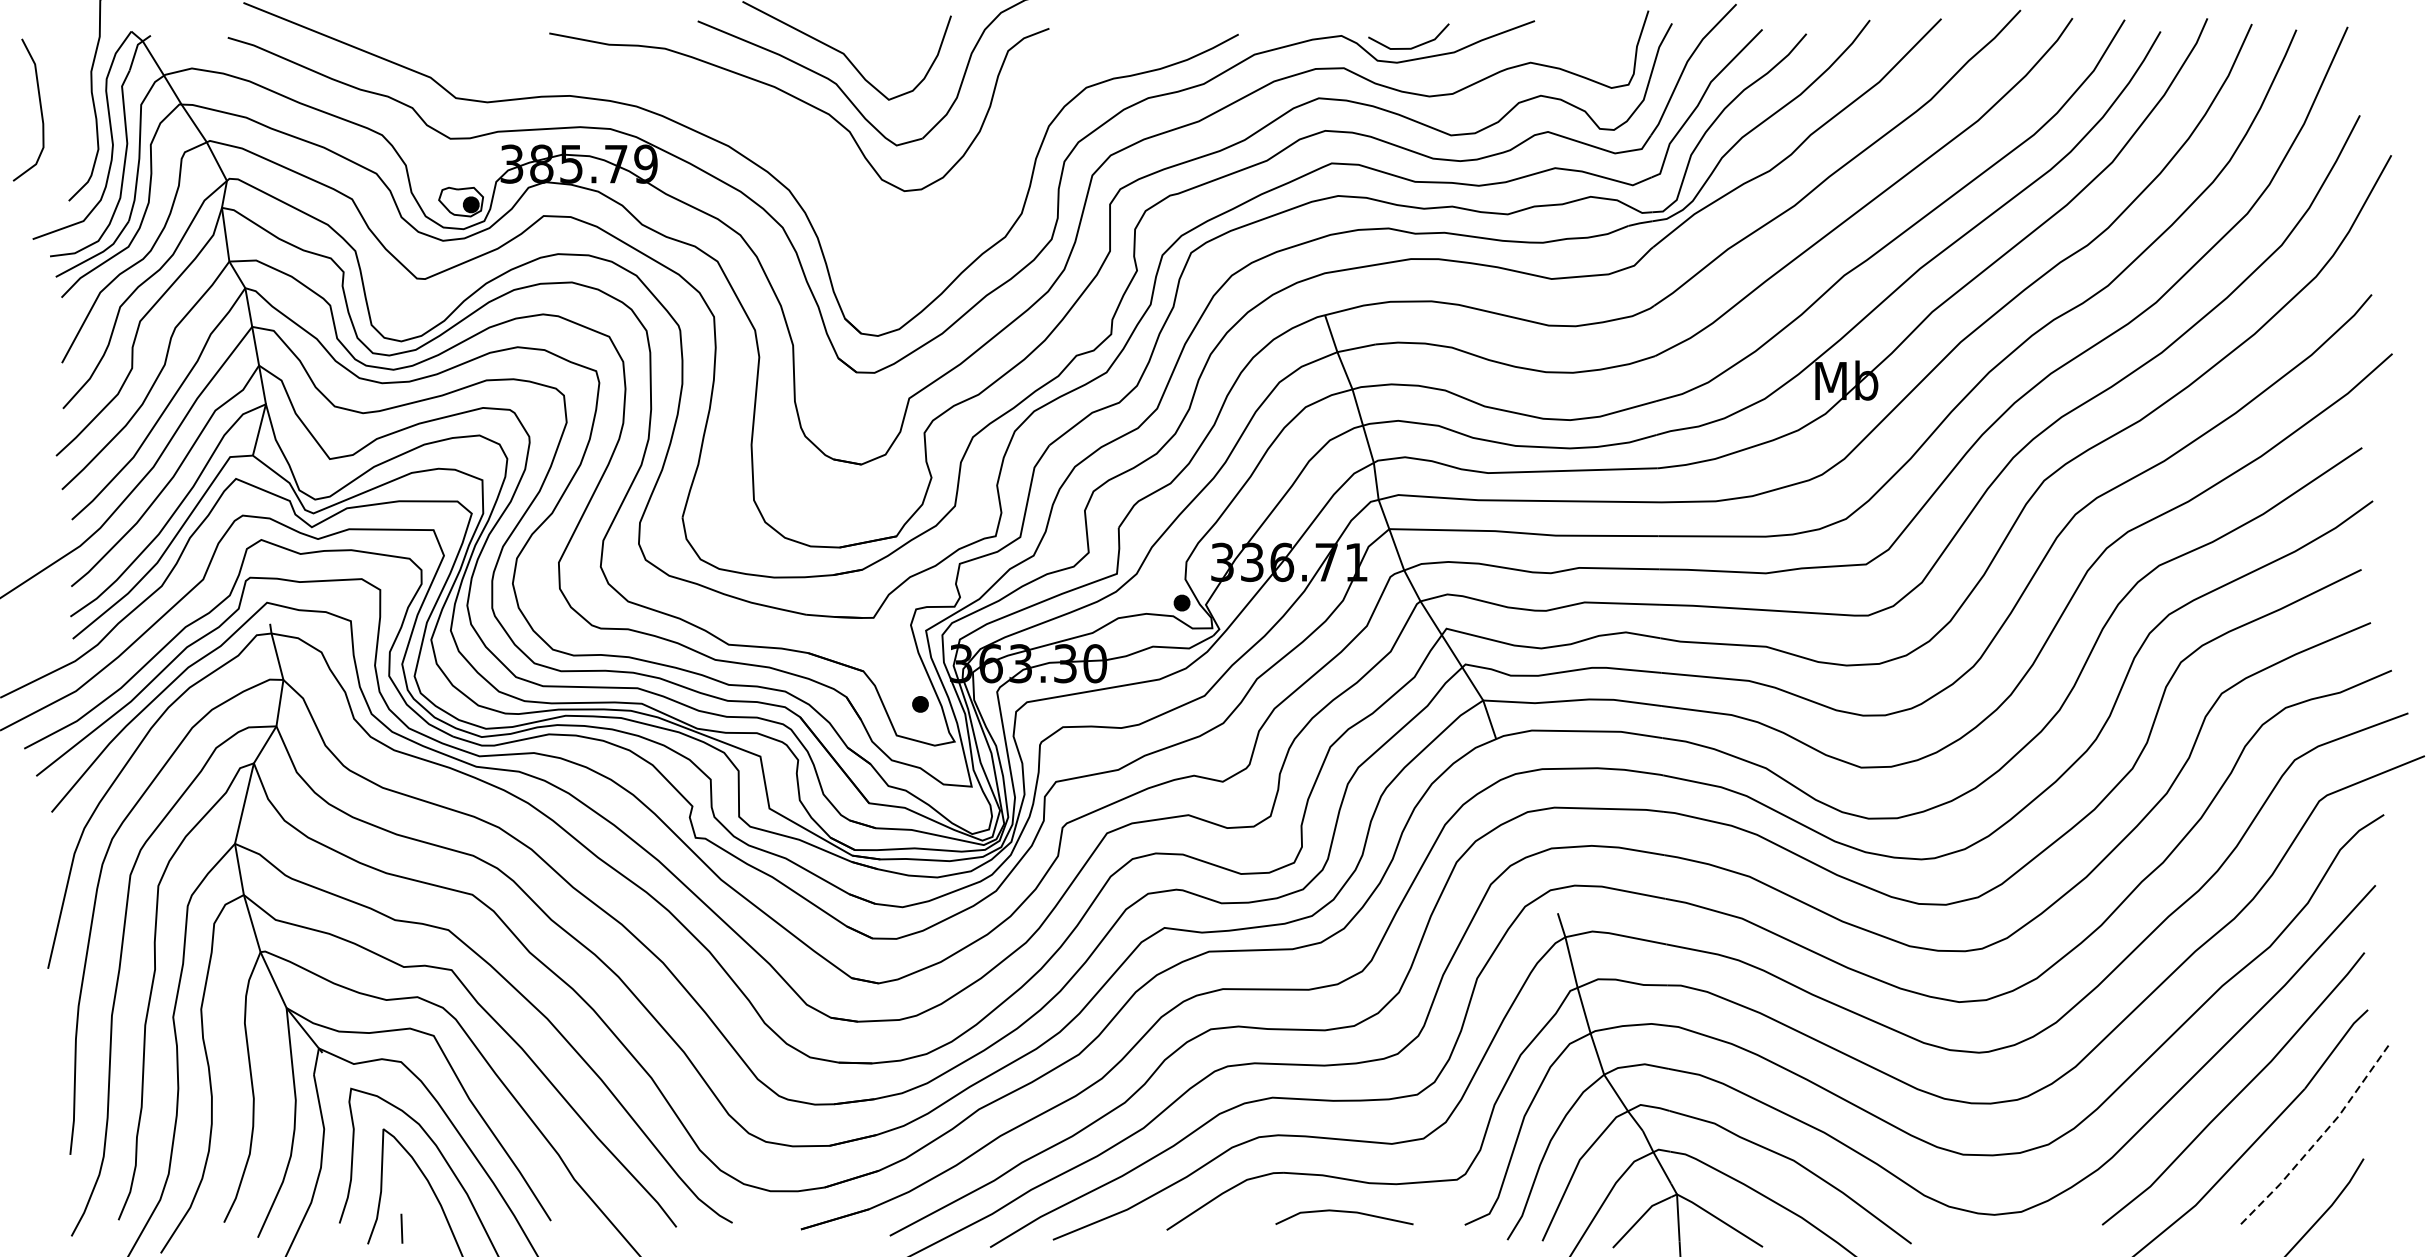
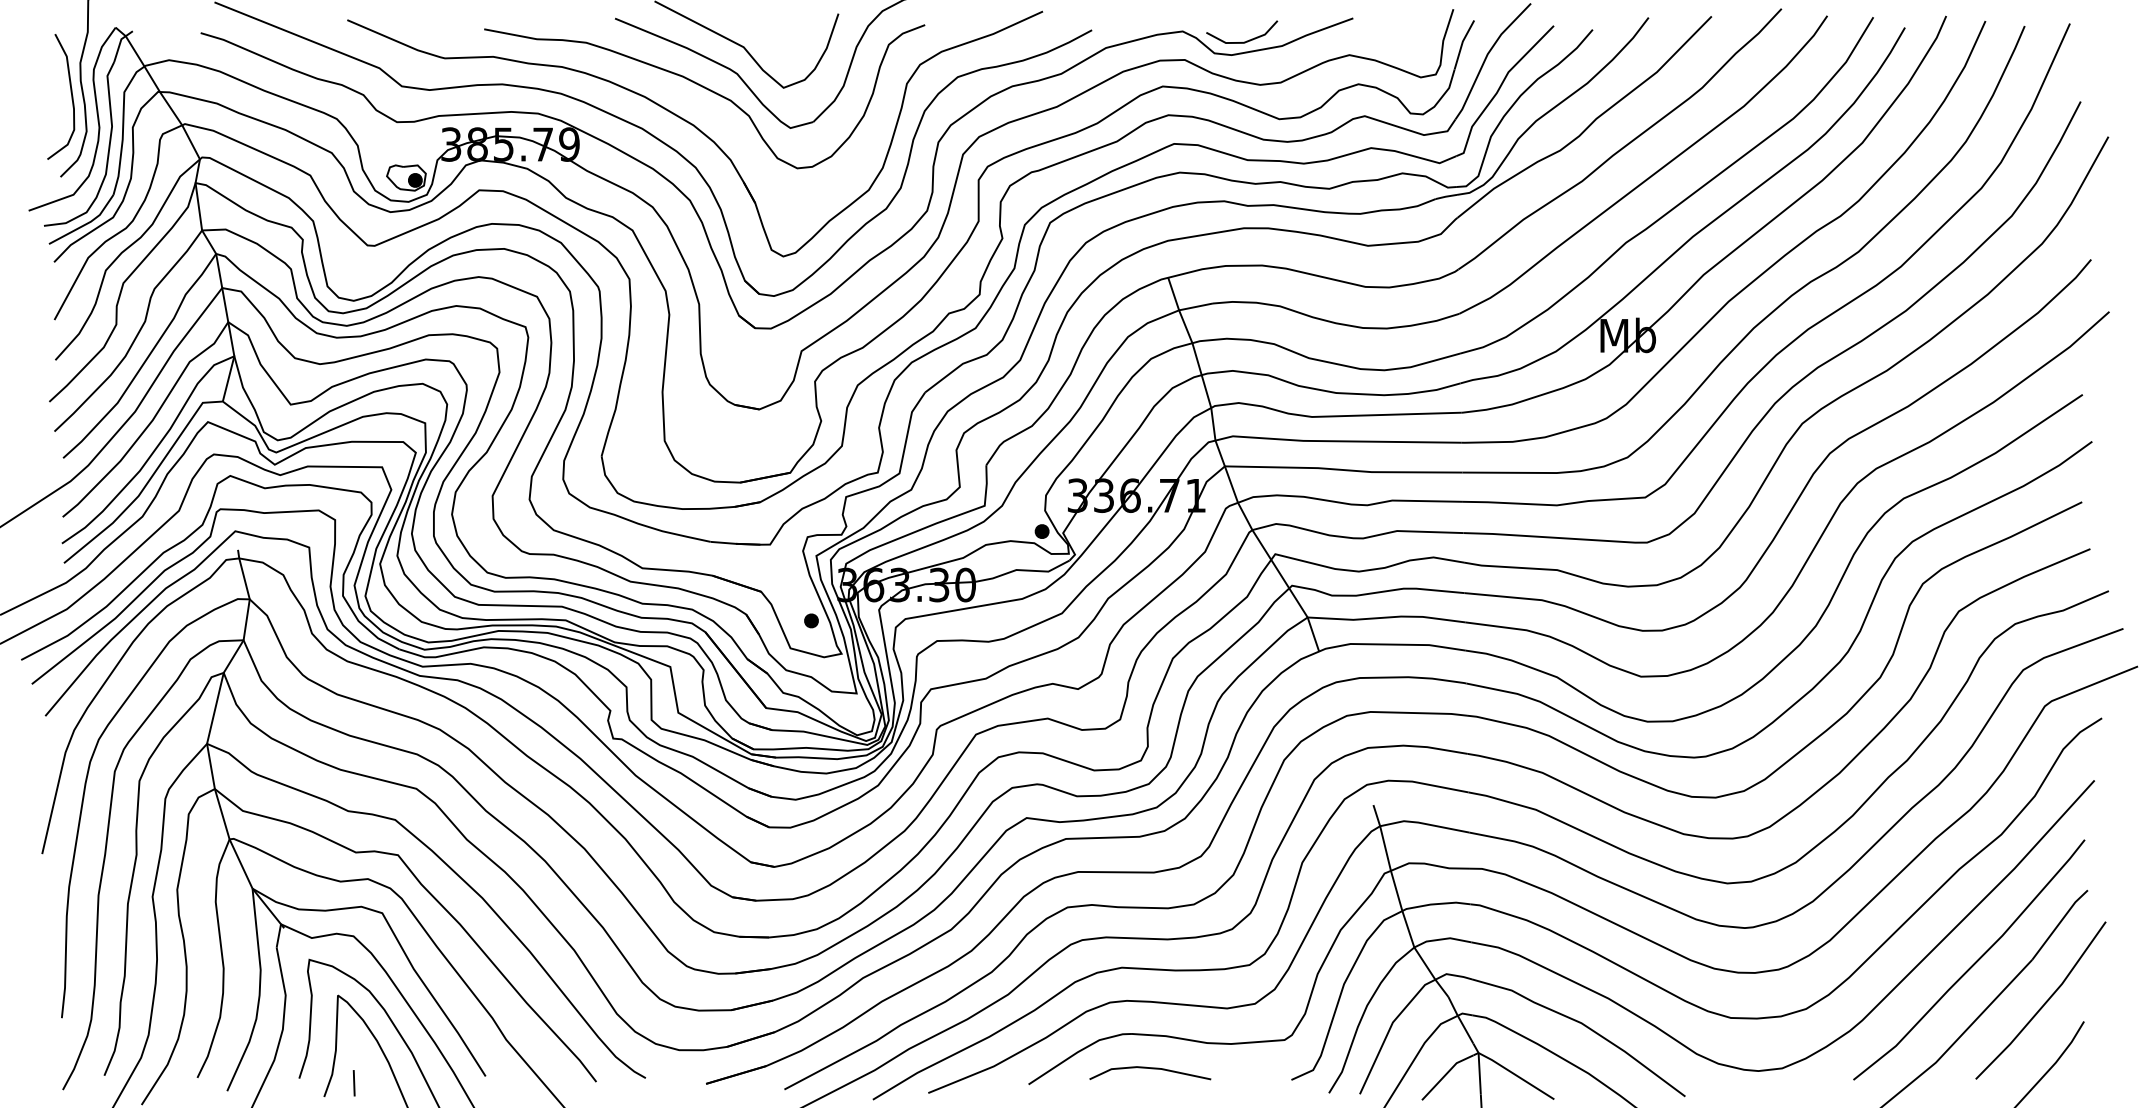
curve: (39, 105) -> (70, 92), moved
part: (788, 151) -> (695, 133), added
line: (2319, 1138) -> (2045, 1003), dashed -> solid
line: (1345, 1213) -> (1151, 1069), moved

